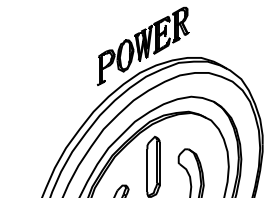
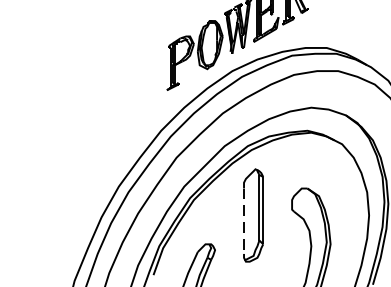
line: (147, 171) -> (244, 222), solid -> dashed

